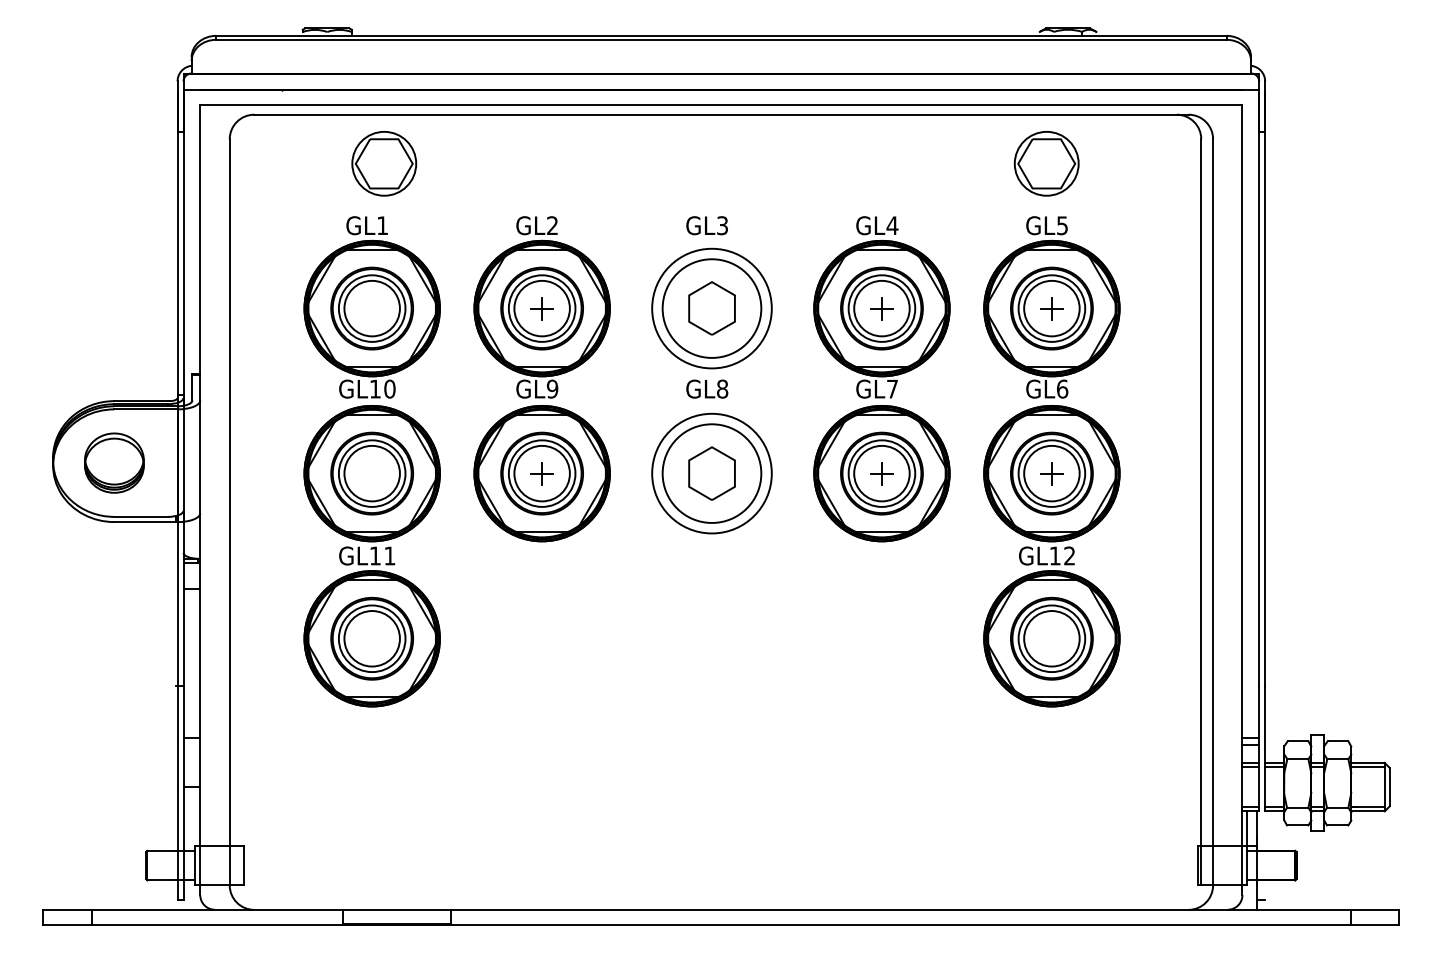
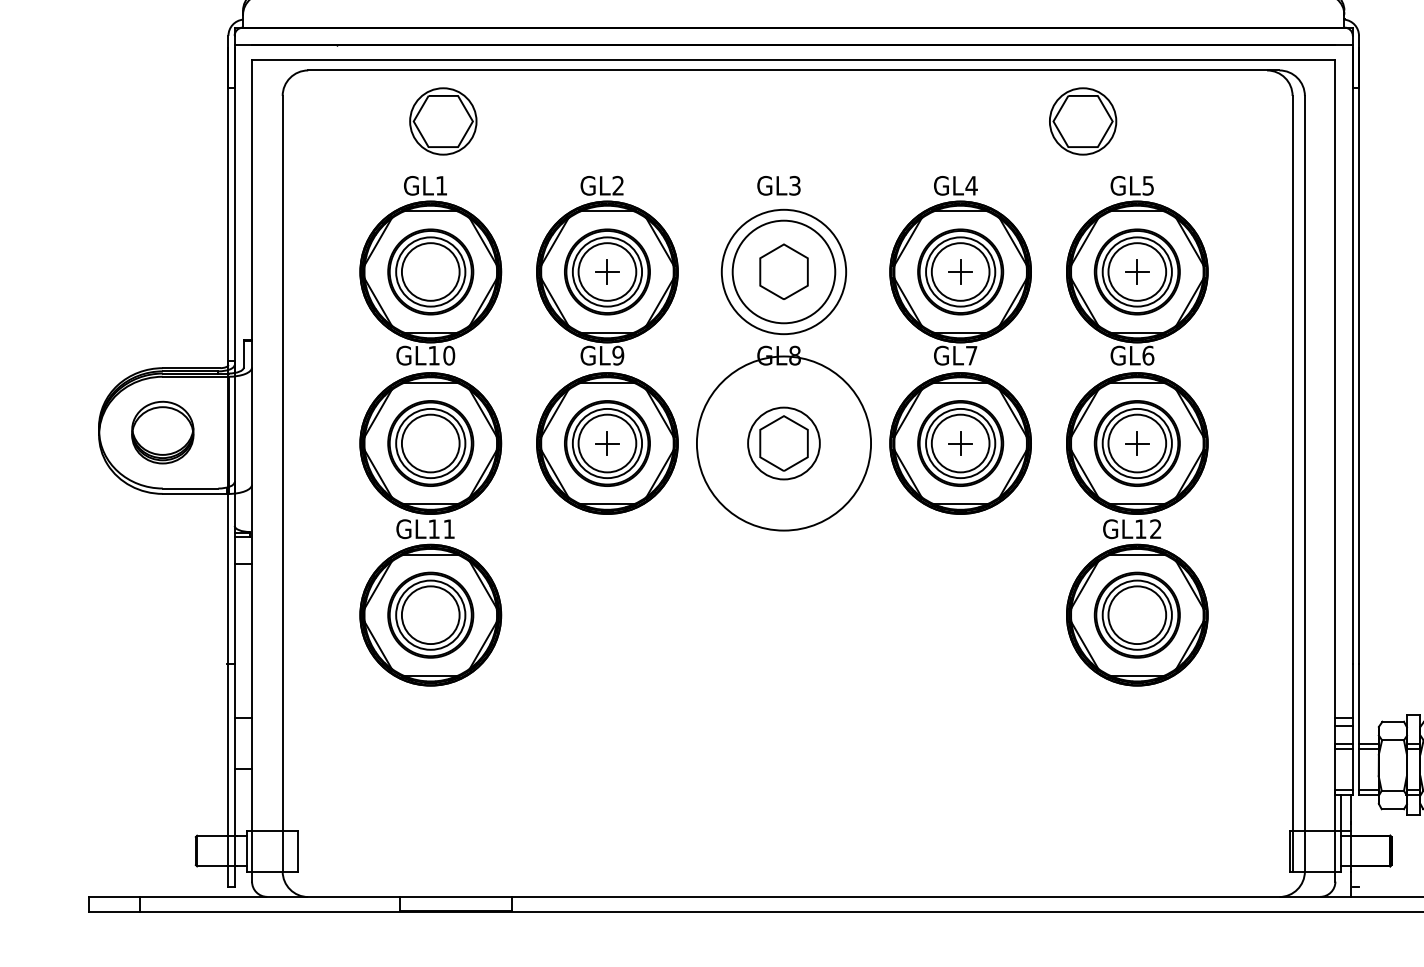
part: (1046, 163) -> (1082, 121), moved
circle: (711, 473) -> (783, 443), size x0.7
circle: (711, 473) -> (783, 443), size x1.4

